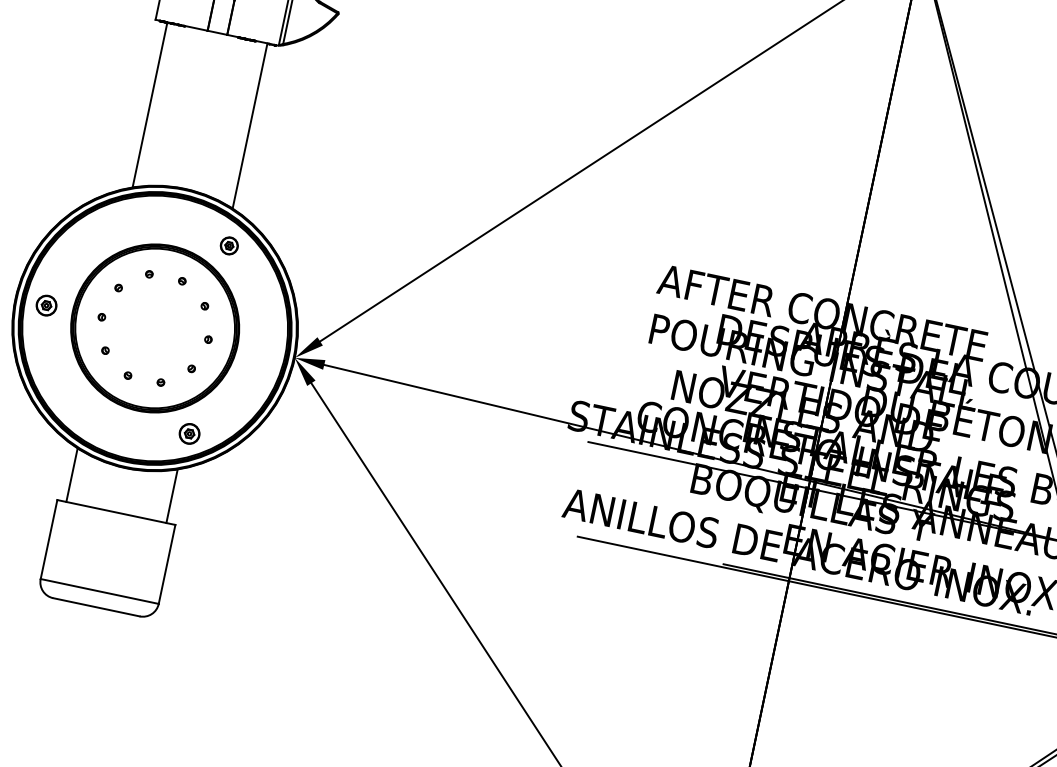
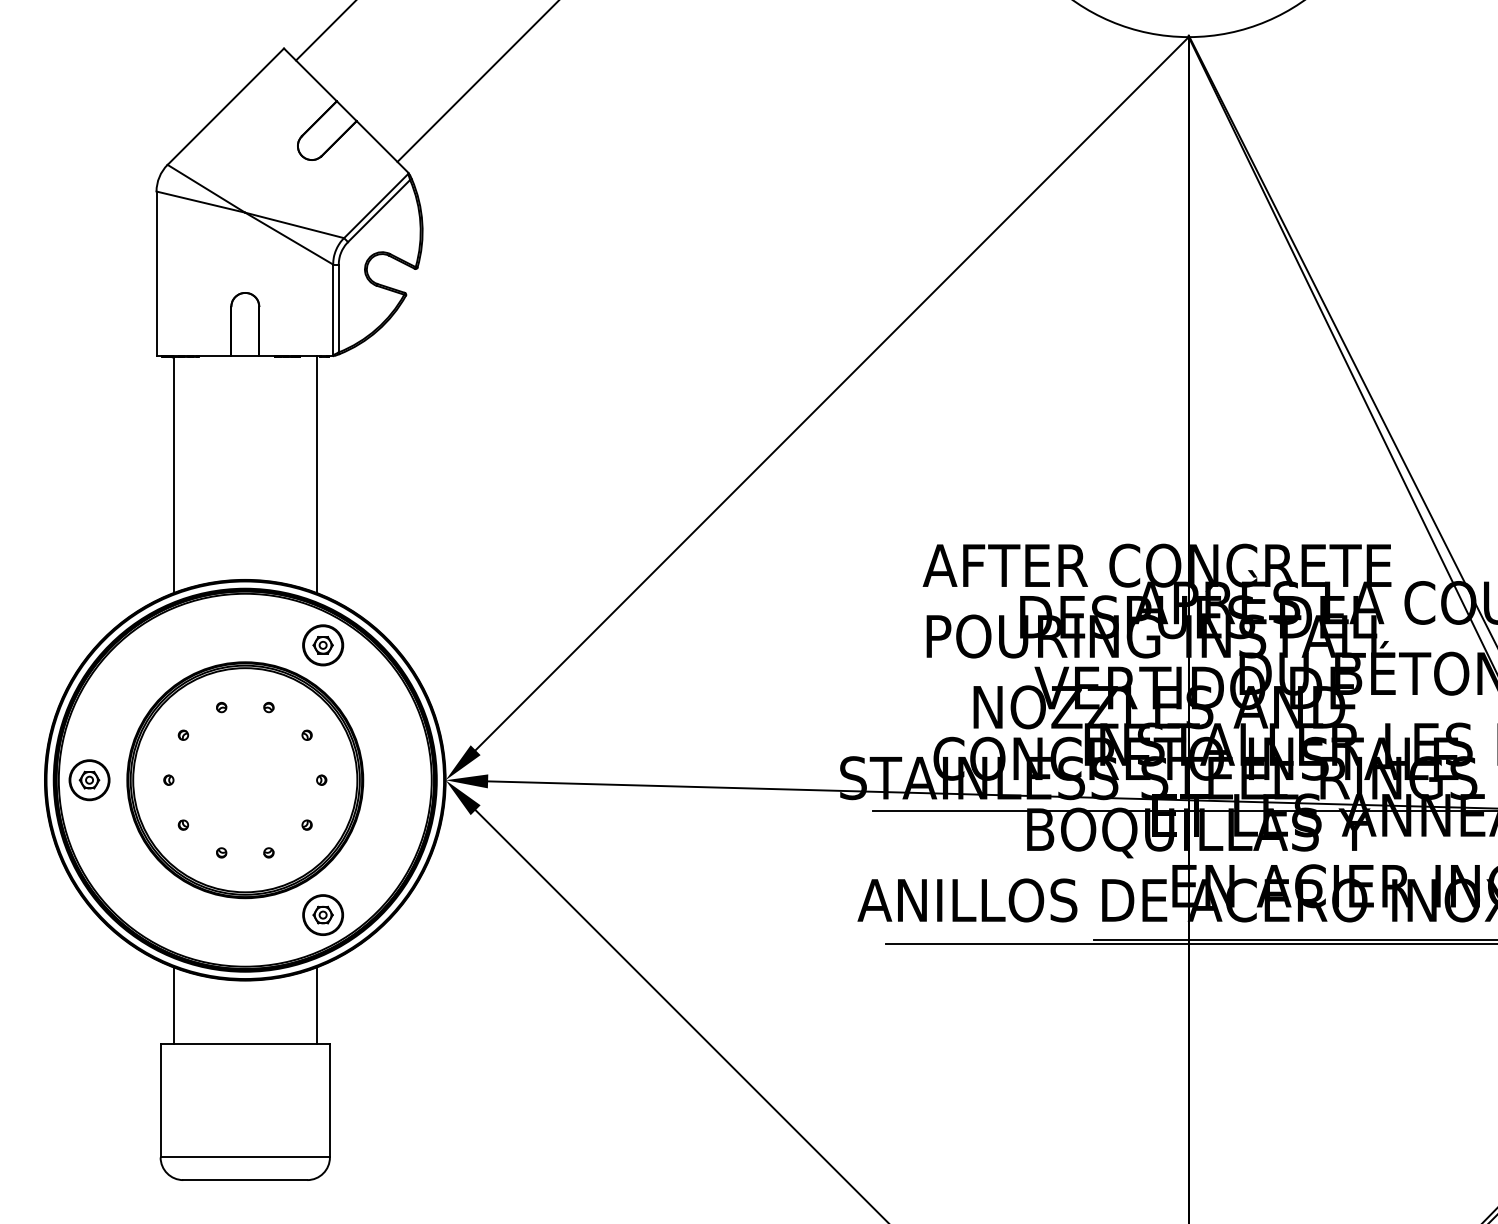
part: (229, 246) -> (323, 645), size x1.67
part: (46, 305) -> (89, 780), size x1.43
part: (189, 433) -> (322, 914), size x1.43

